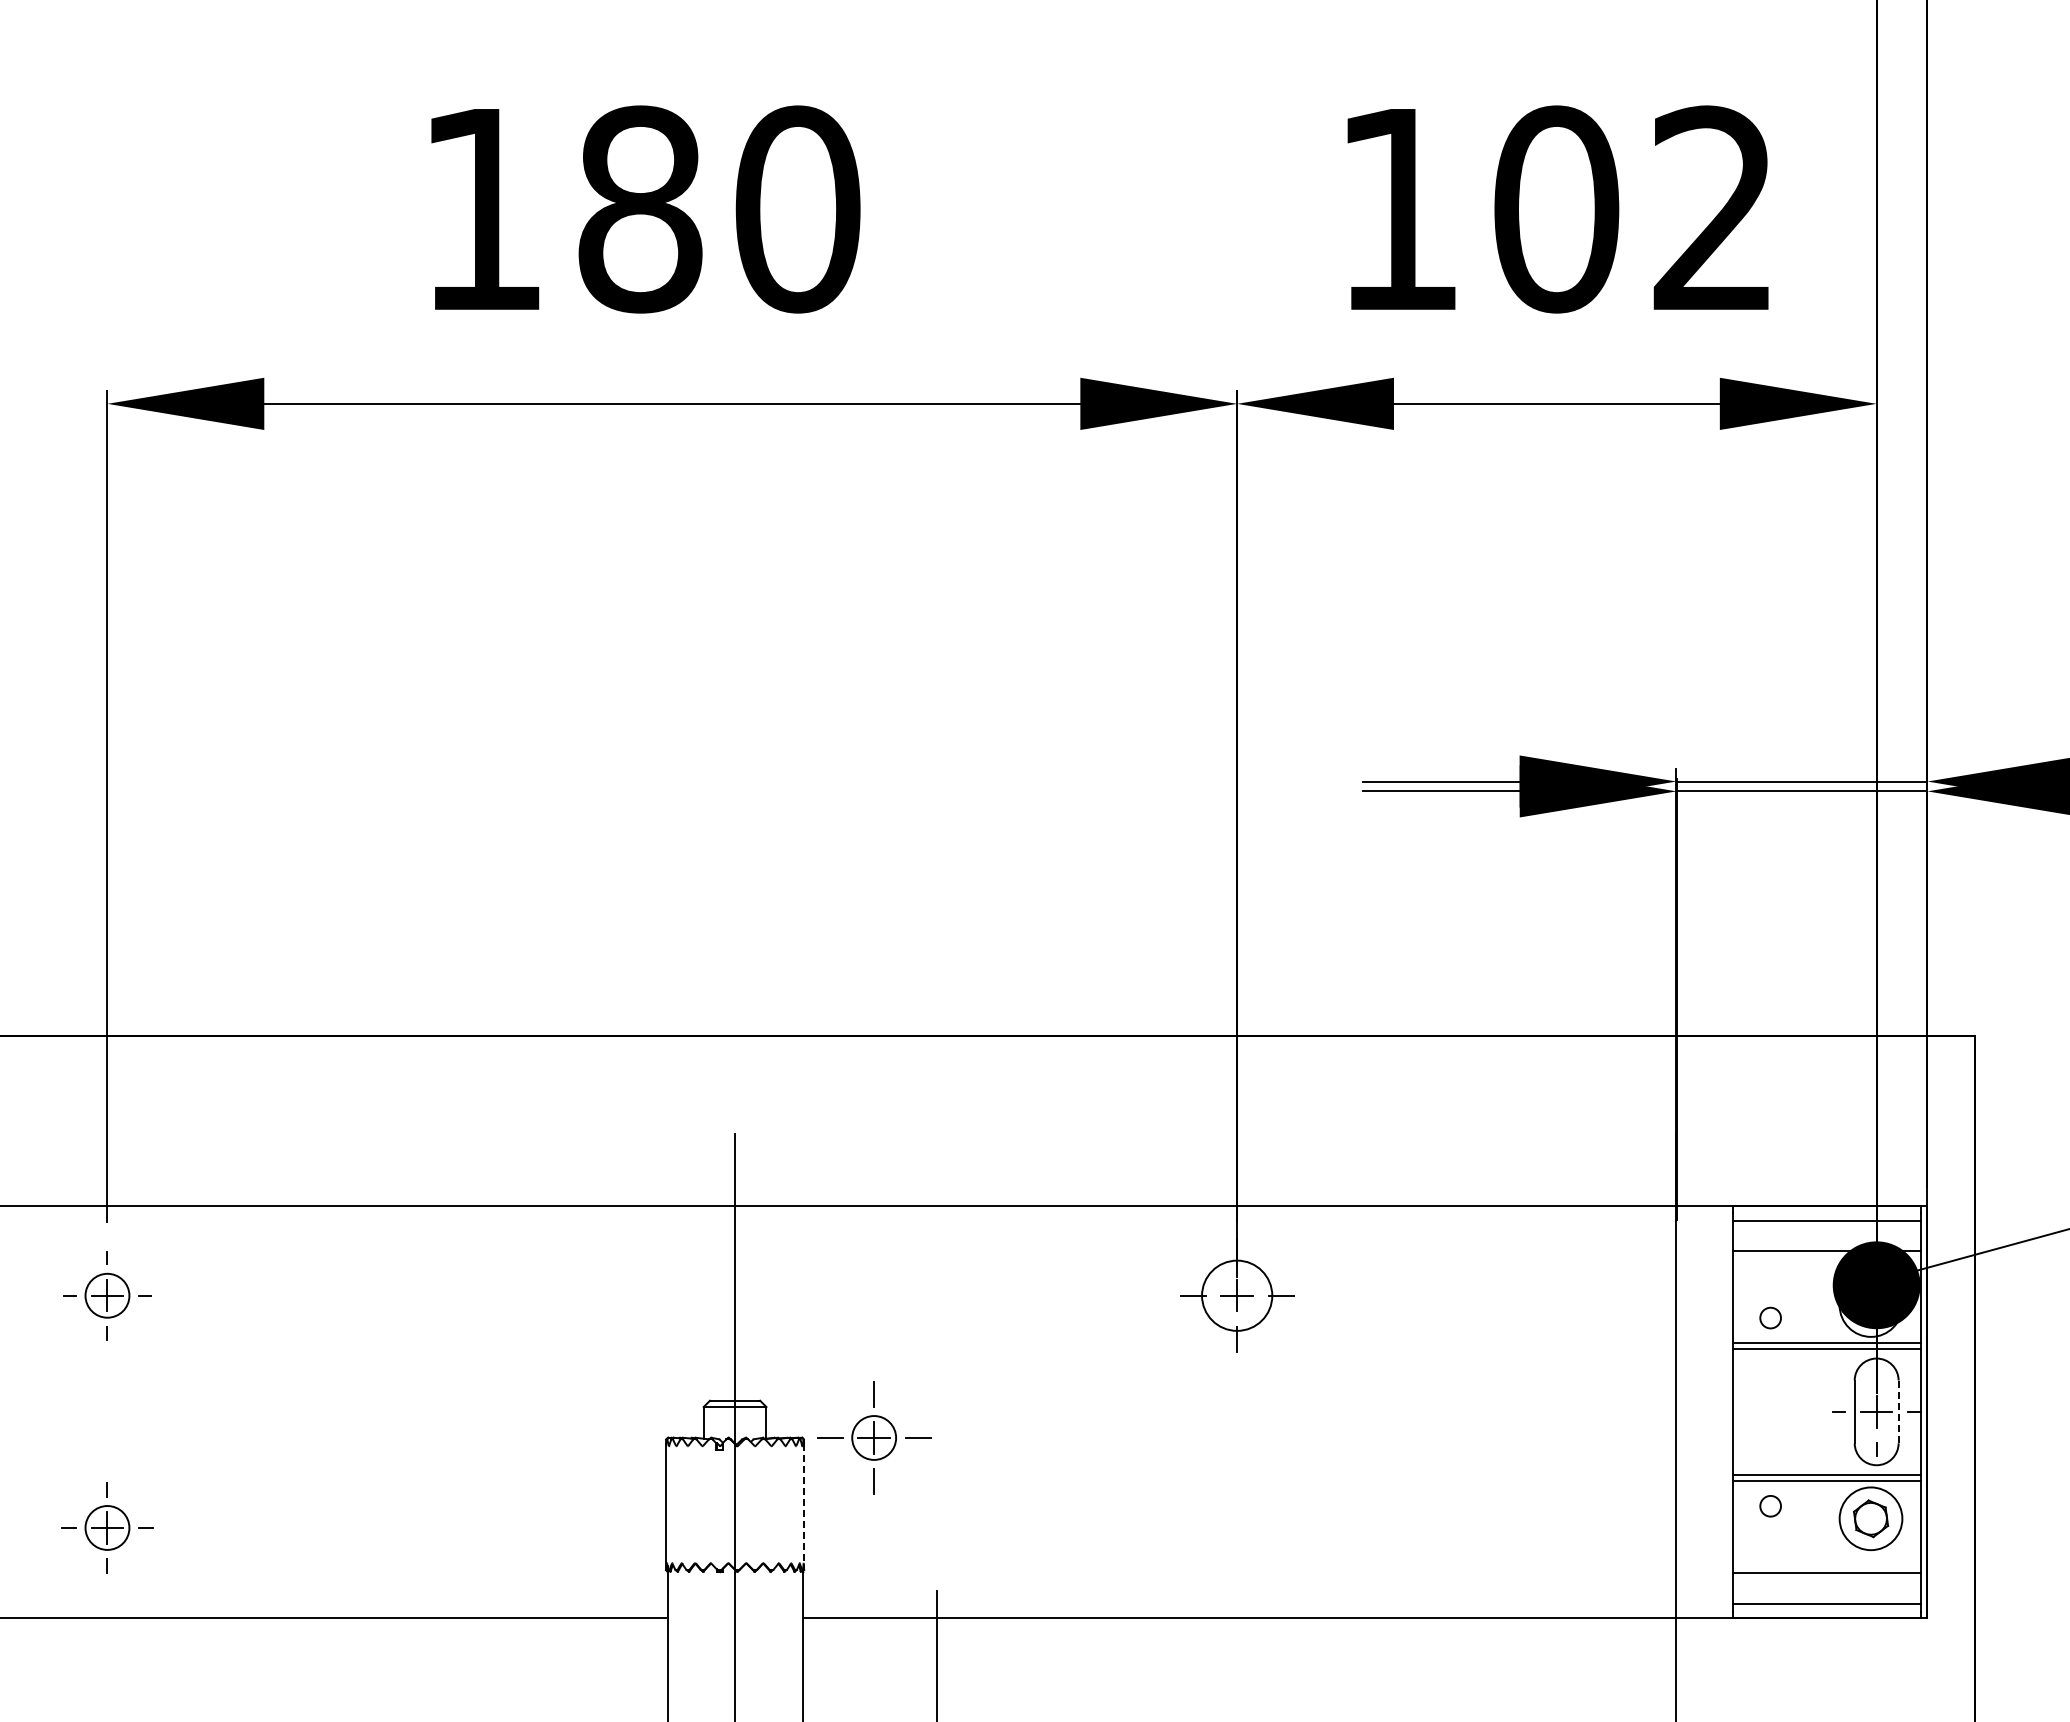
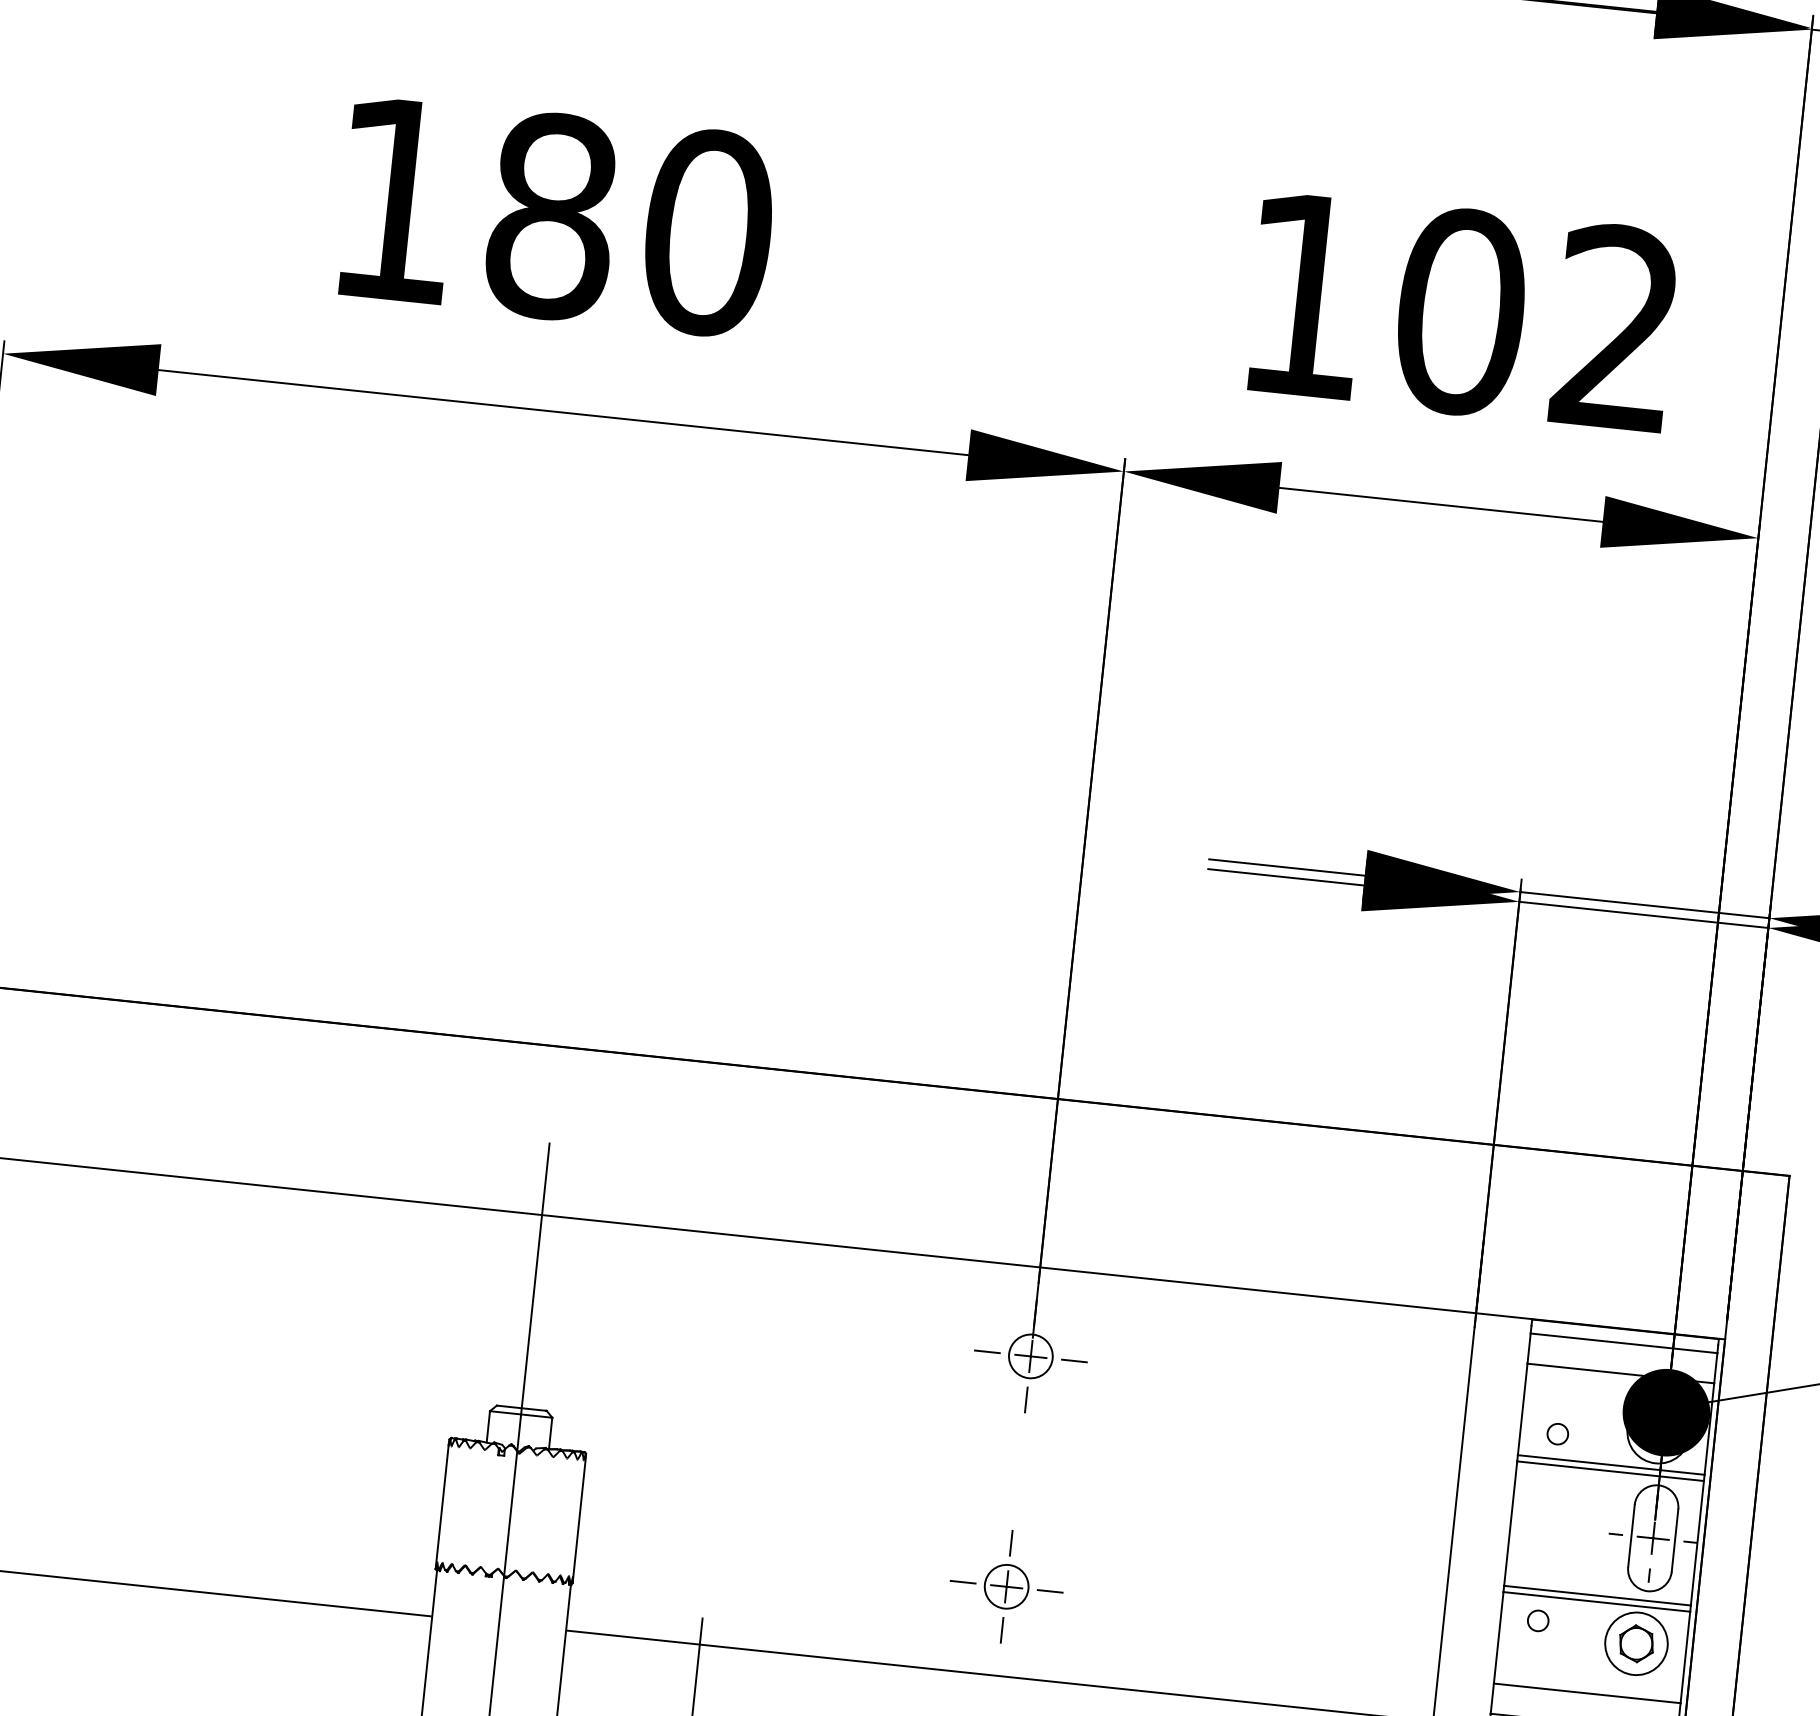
circle: (1237, 1295) -> (1031, 1356), size x0.62
line: (1898, 1412) -> (1674, 1541), dashed -> solid
part: (874, 1437) -> (1007, 1586), moved
line: (804, 1506) -> (579, 1520), dashed -> solid

